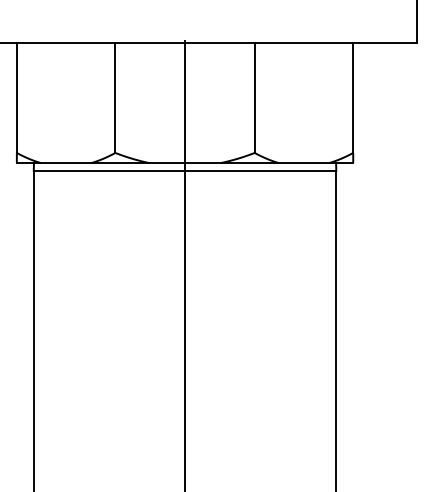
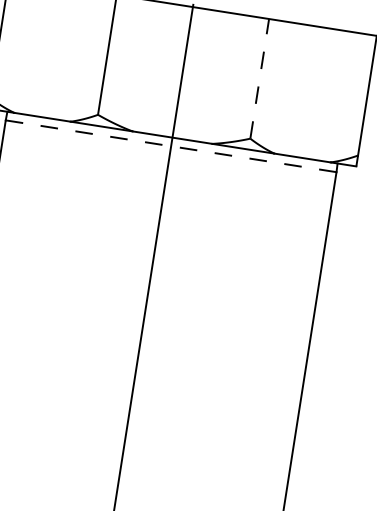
line: (254, 98) -> (259, 79), solid -> dashed
line: (185, 170) -> (171, 146), solid -> dashed

